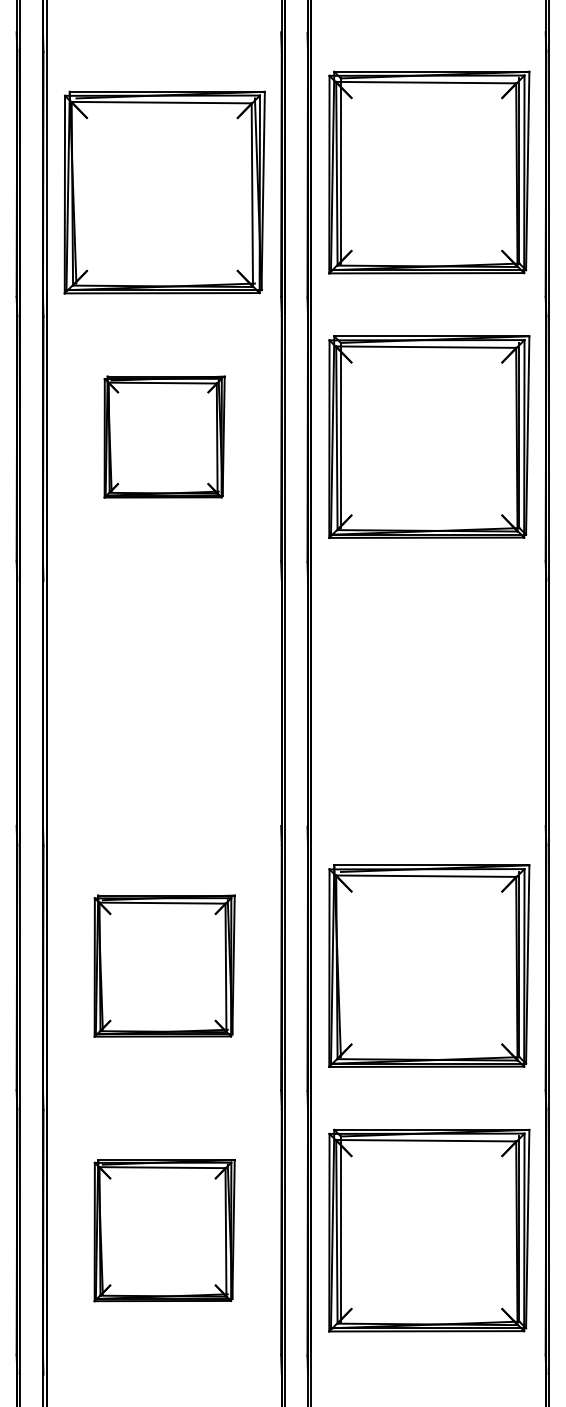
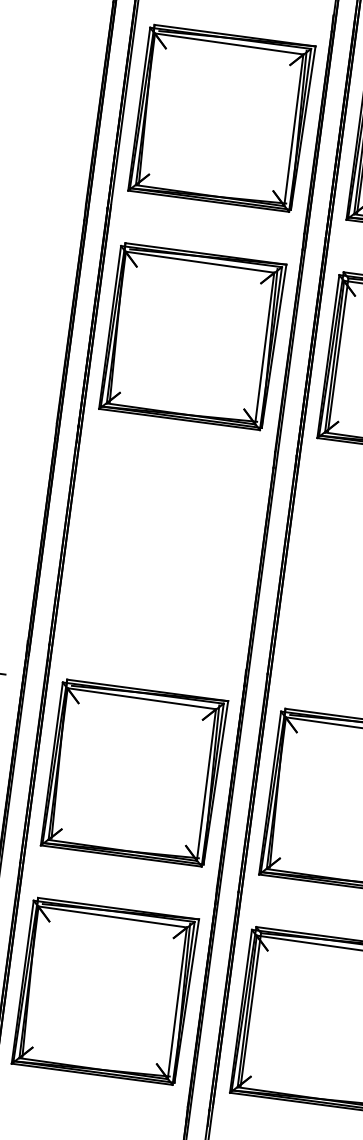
part: (164, 192) -> (221, 118), moved
part: (164, 436) -> (192, 336), size x1.67
part: (164, 965) -> (134, 772), size x1.43
part: (164, 1230) -> (105, 991), size x1.43

